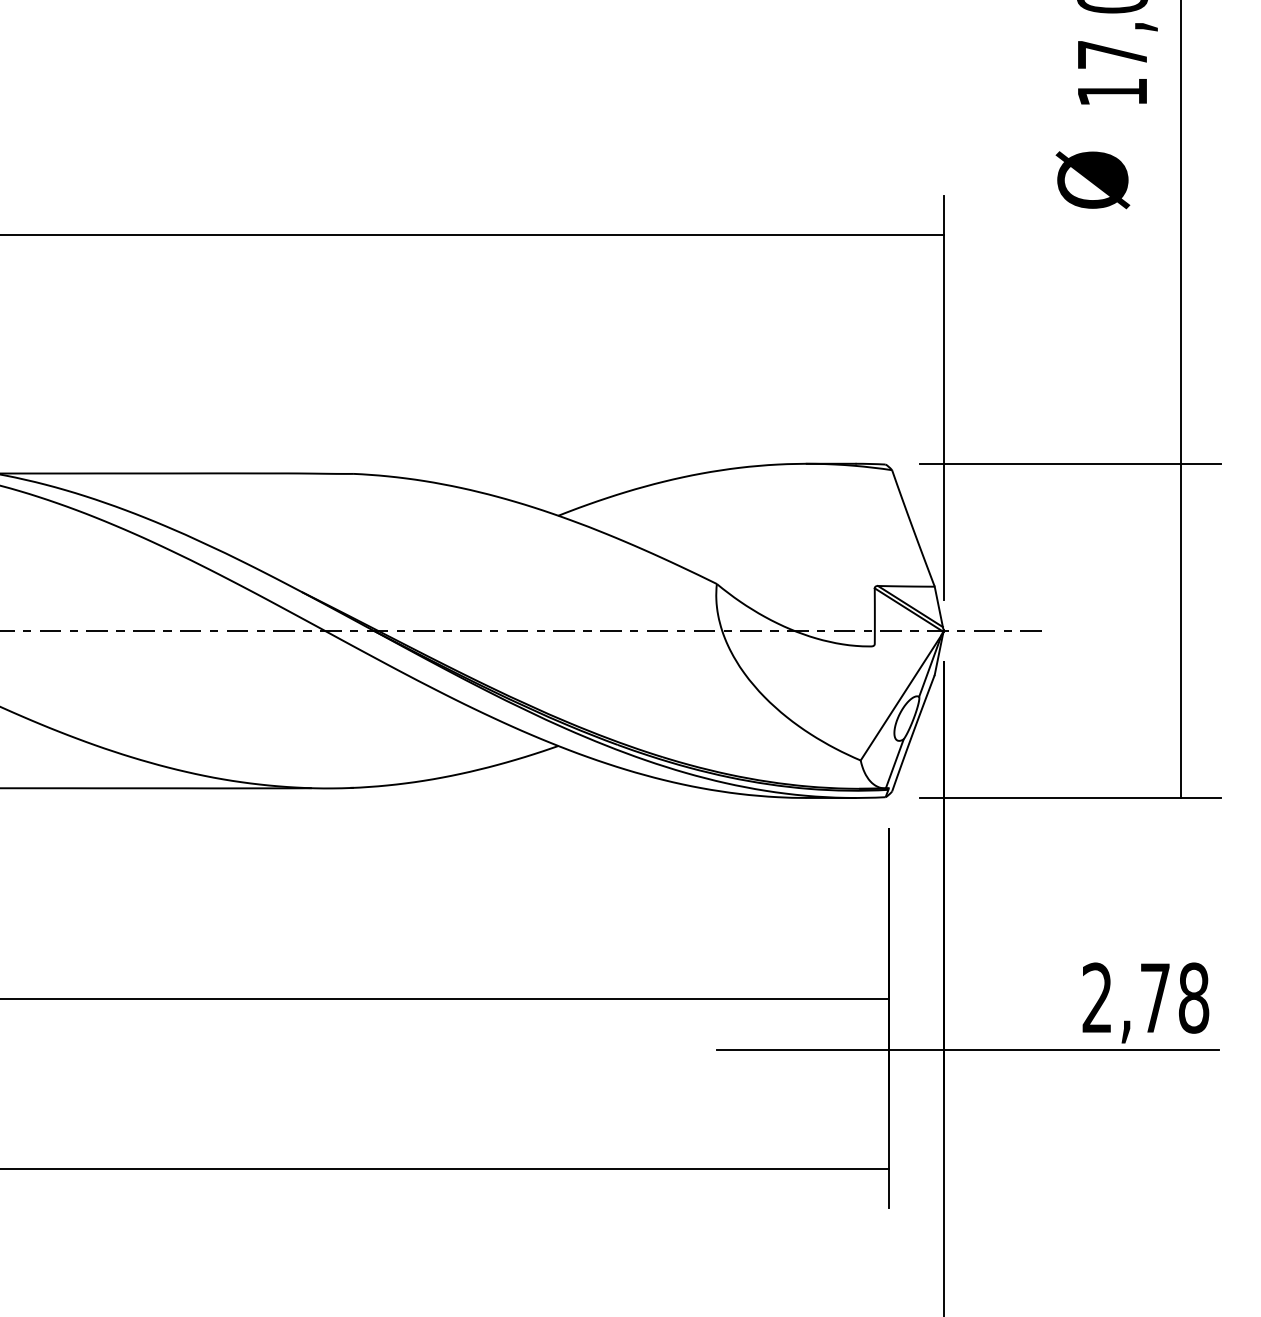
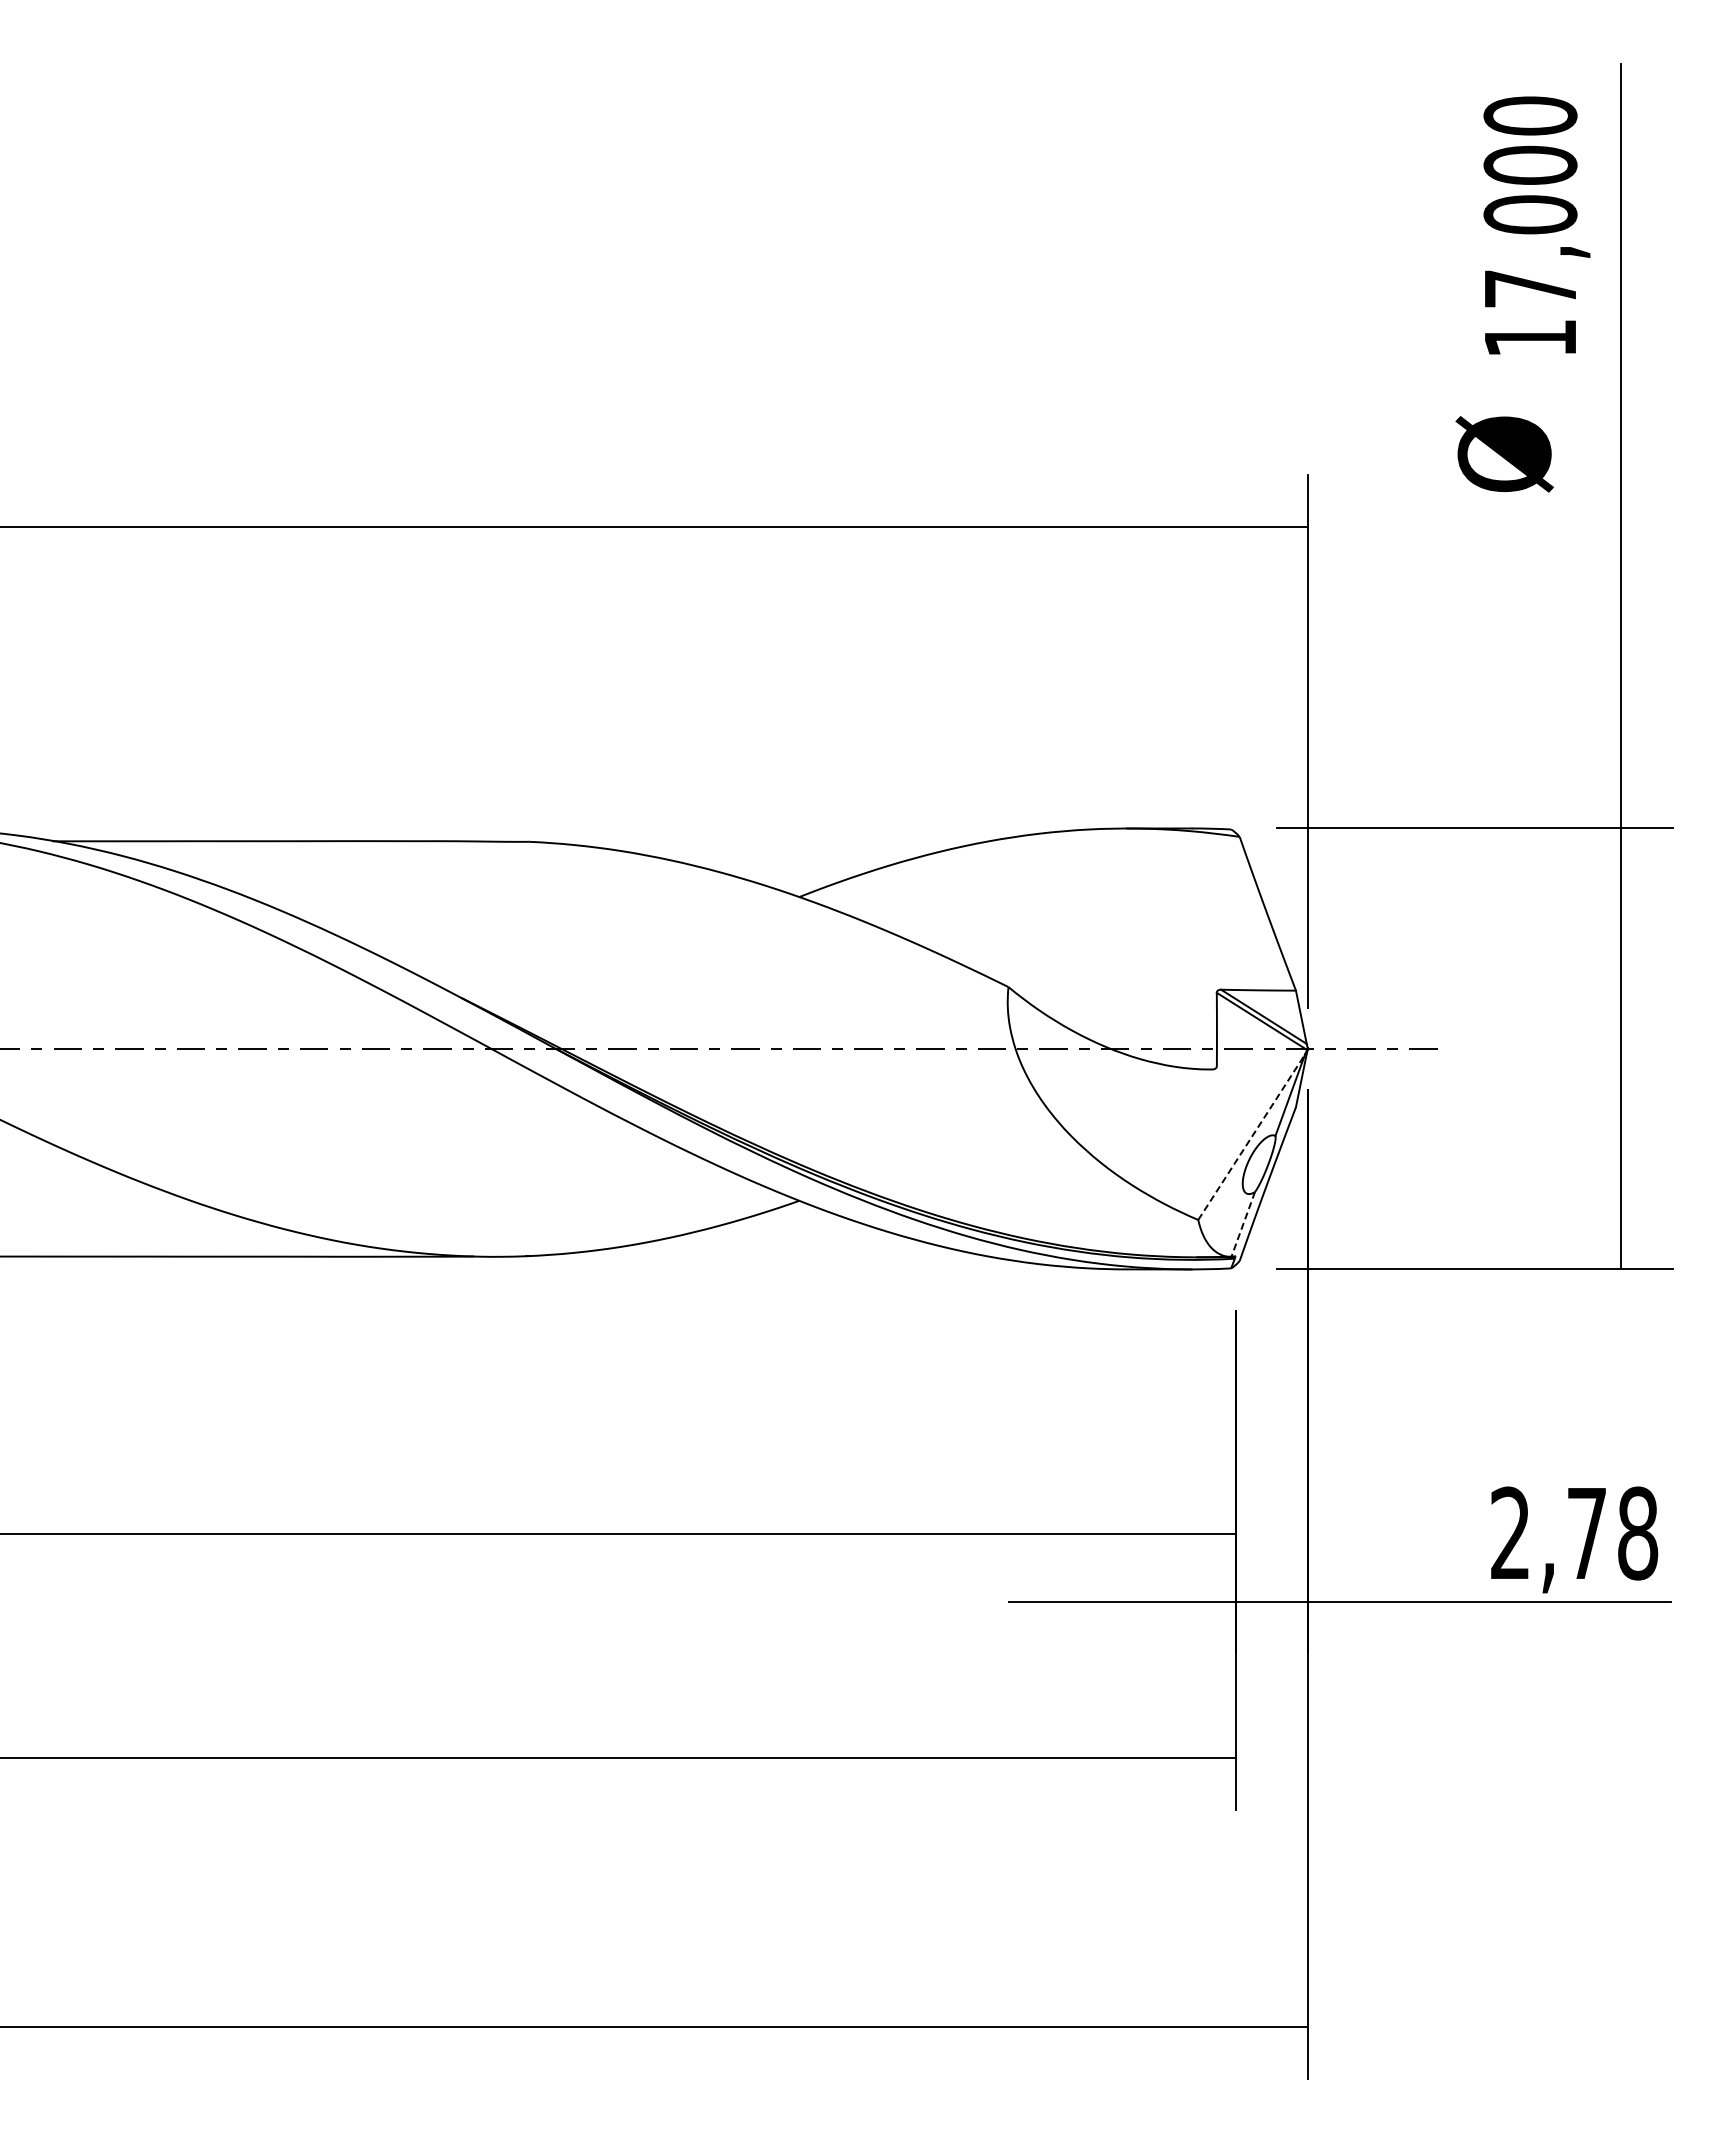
line: (901, 697) -> (1251, 1137), solid -> dashed
line: (894, 763) -> (1243, 1224), solid -> dashed

